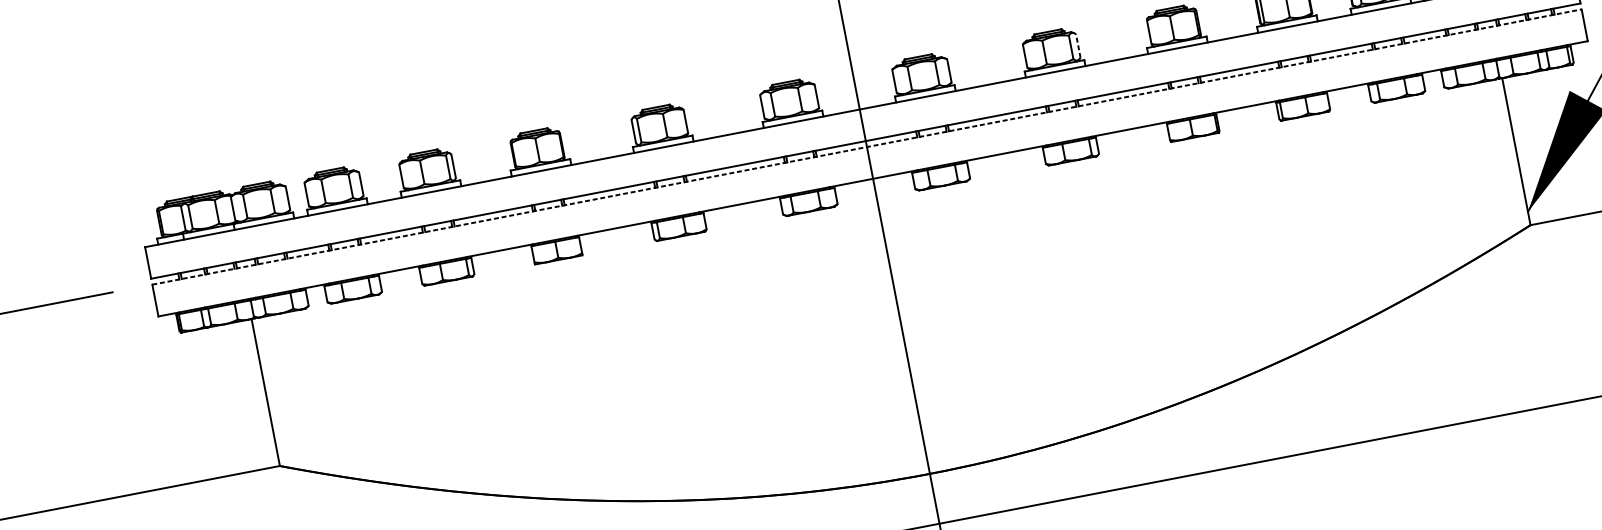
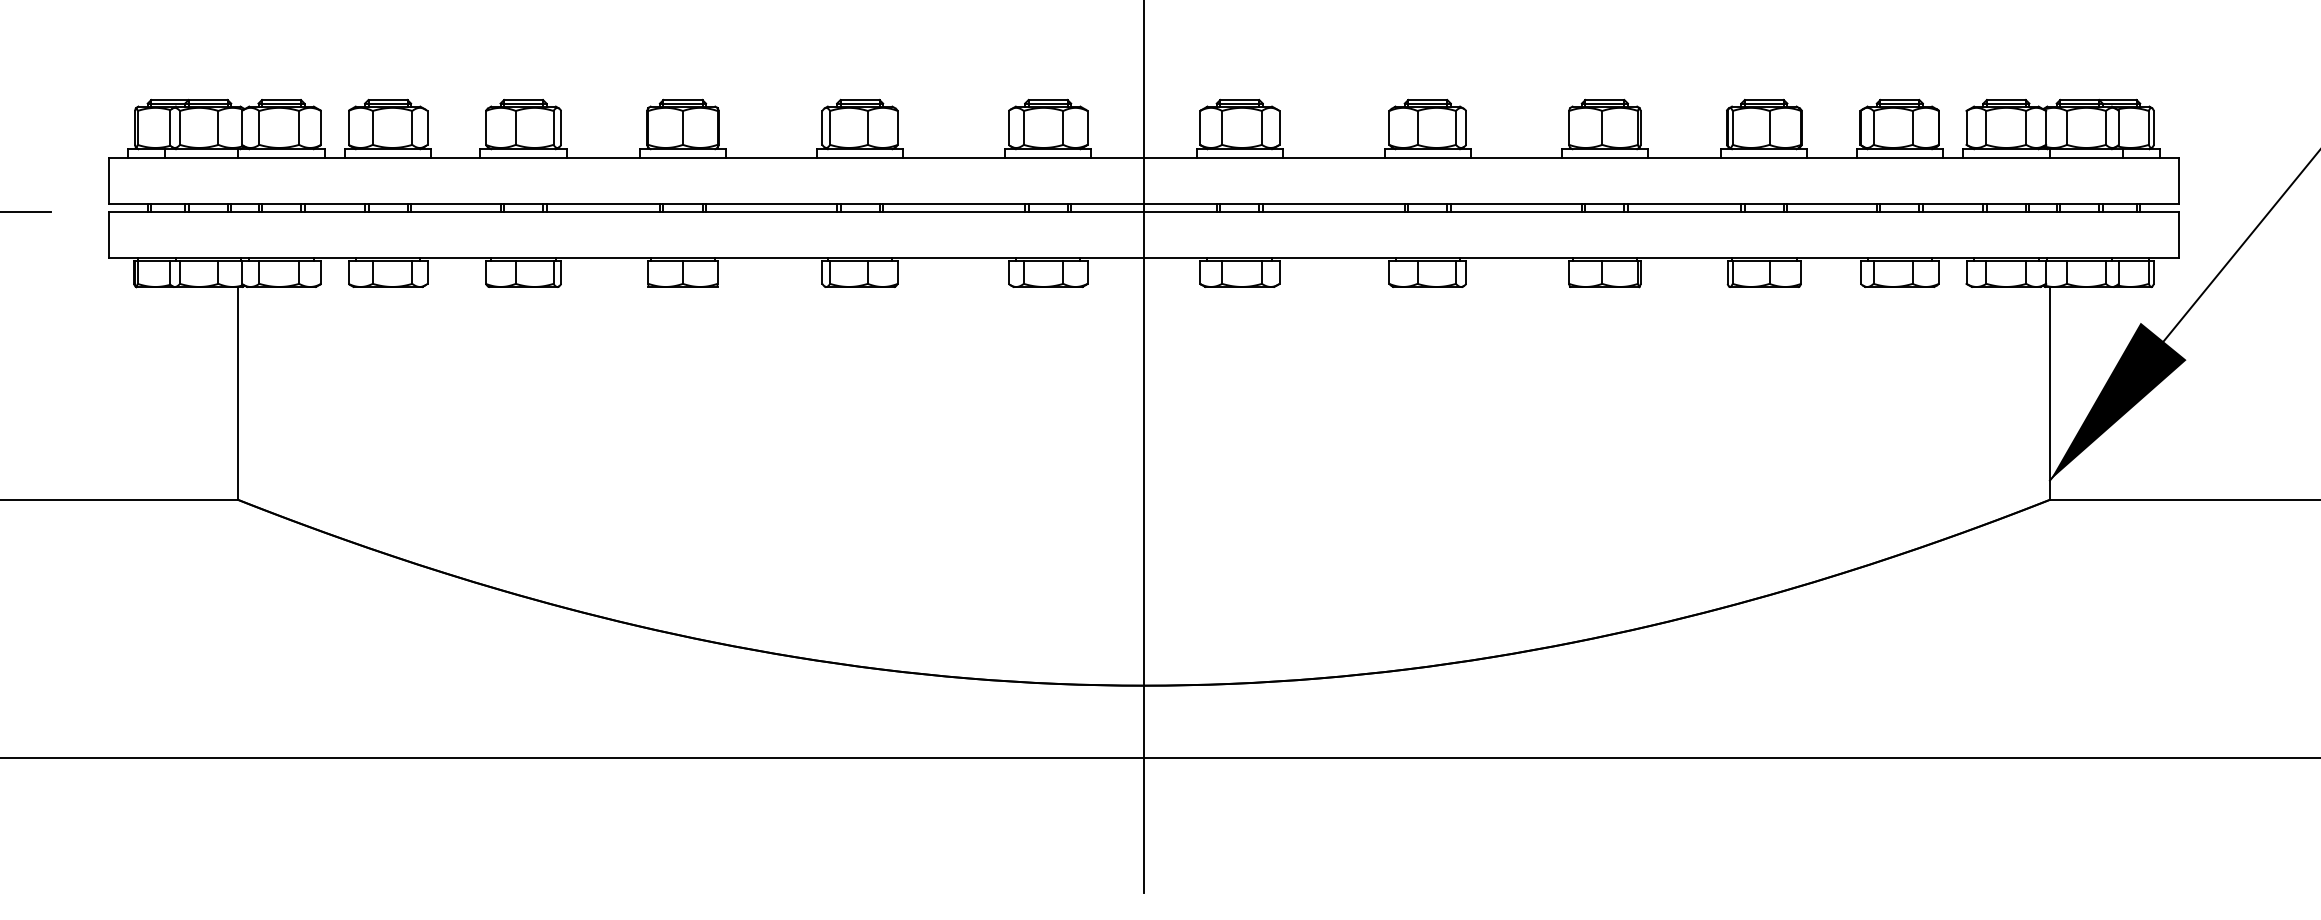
line: (1078, 45) -> (1466, 127), dashed -> solid
line: (867, 147) -> (1144, 212), dashed -> solid

